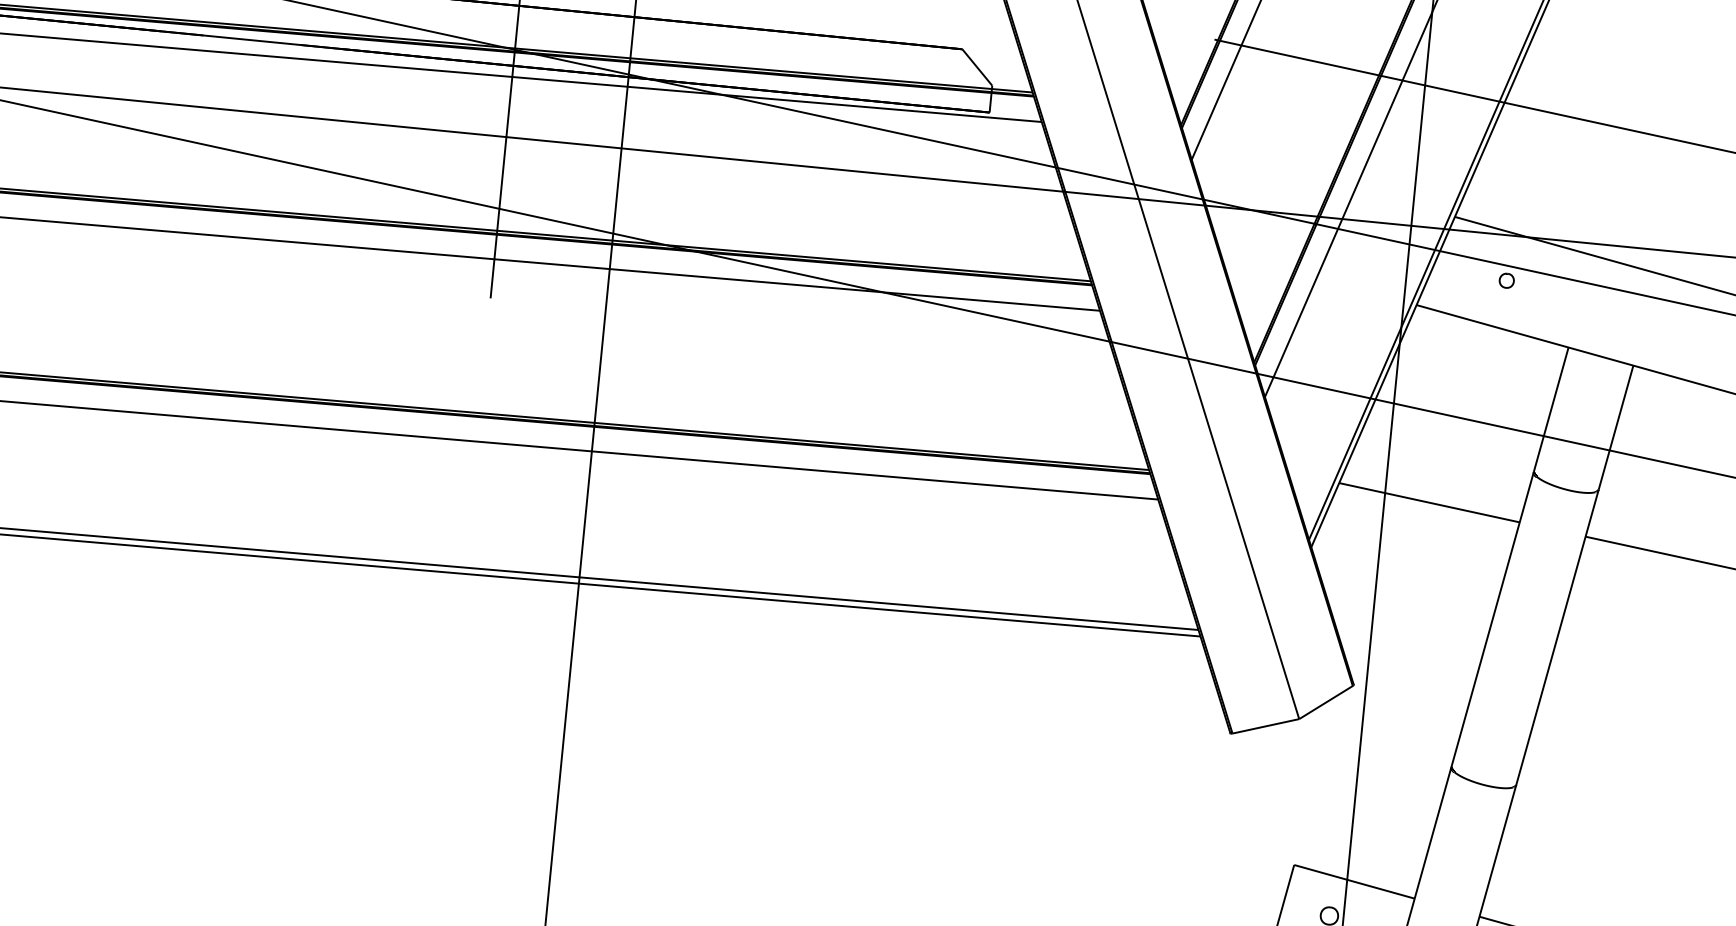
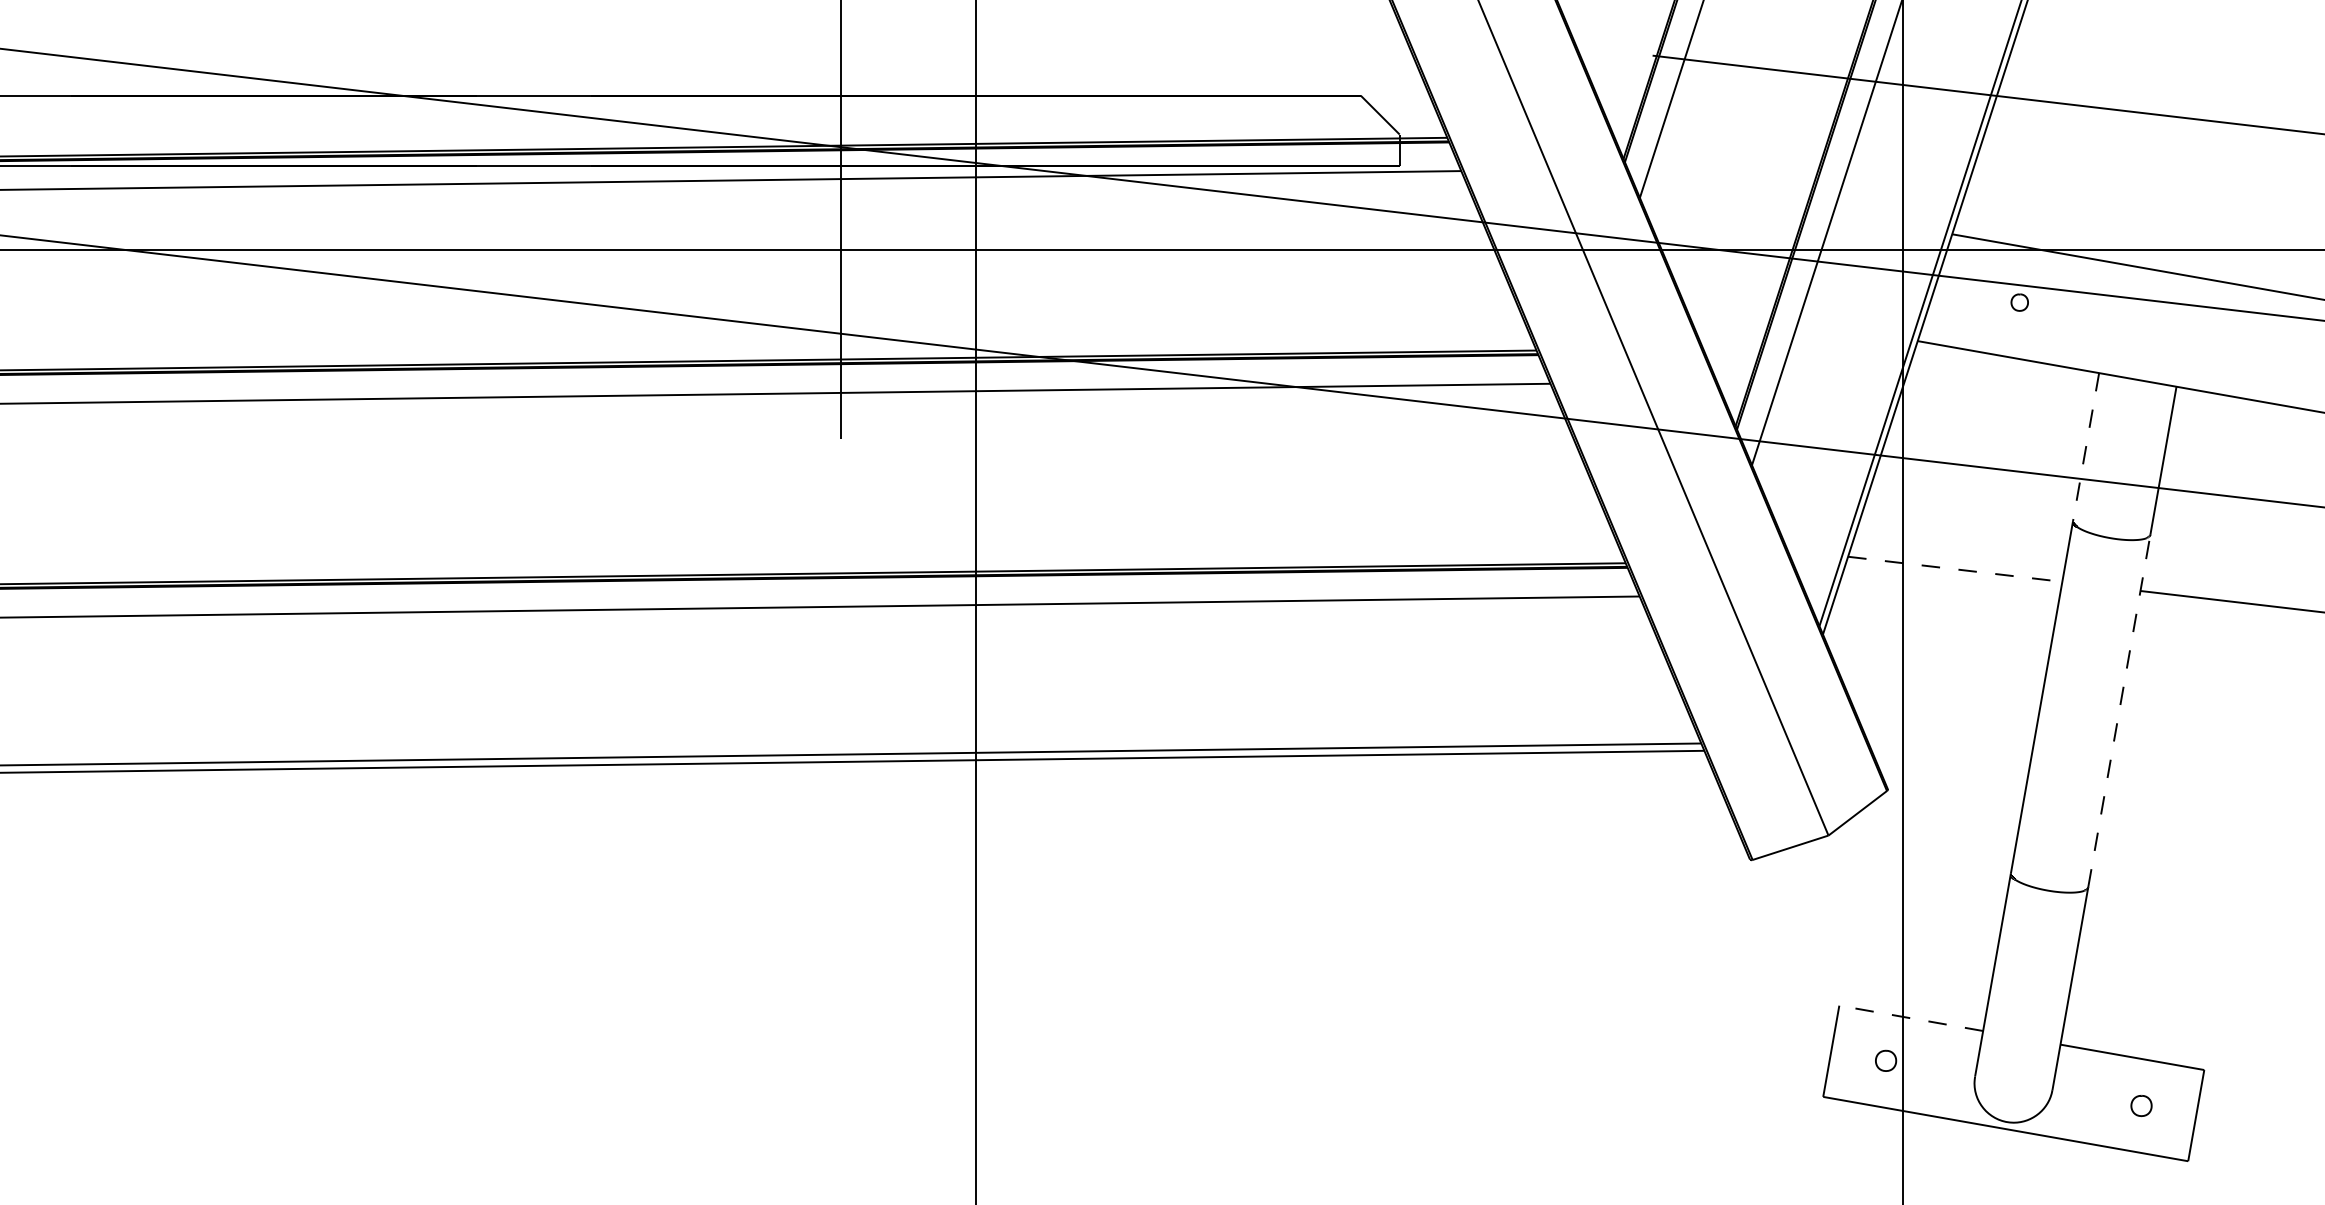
line: (1551, 409) -> (2086, 447), solid -> dashed
line: (1429, 502) -> (1955, 569), solid -> dashed
line: (1557, 637) -> (2119, 711), solid -> dashed
line: (1353, 881) -> (1910, 1018), solid -> dashed

